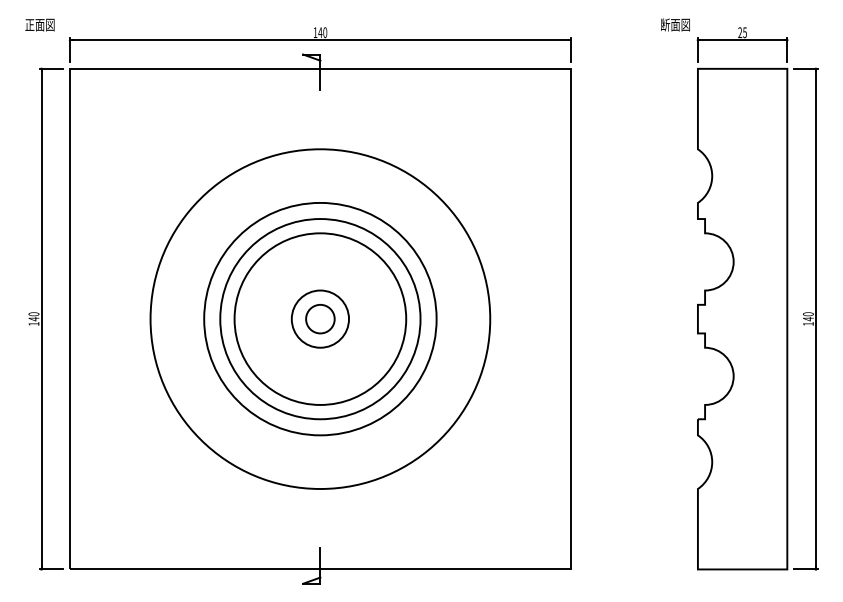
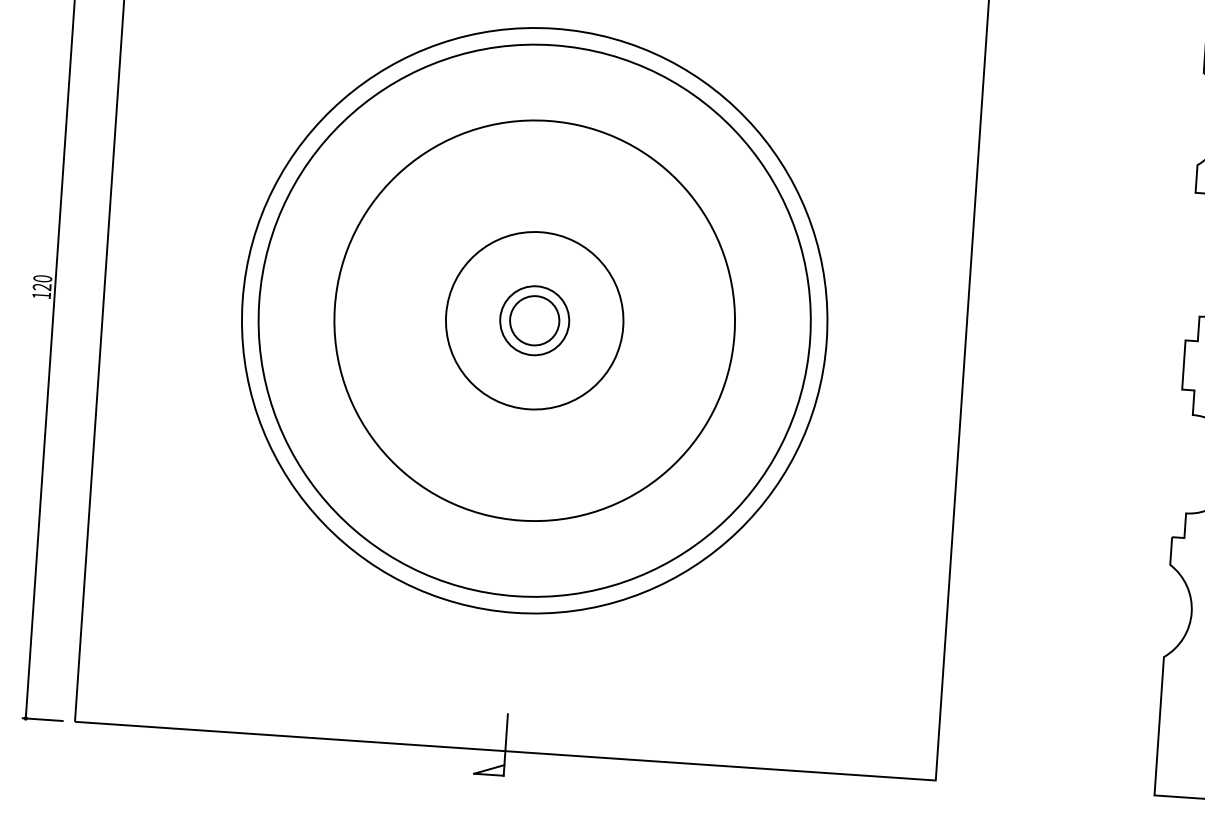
circle: (320, 318) -> (534, 319), size x0.6
circle: (320, 318) -> (534, 319), size x0.7
text: (33, 319) -> (41, 287), 140 -> 120
circle: (320, 319) -> (534, 321), size x1.6

